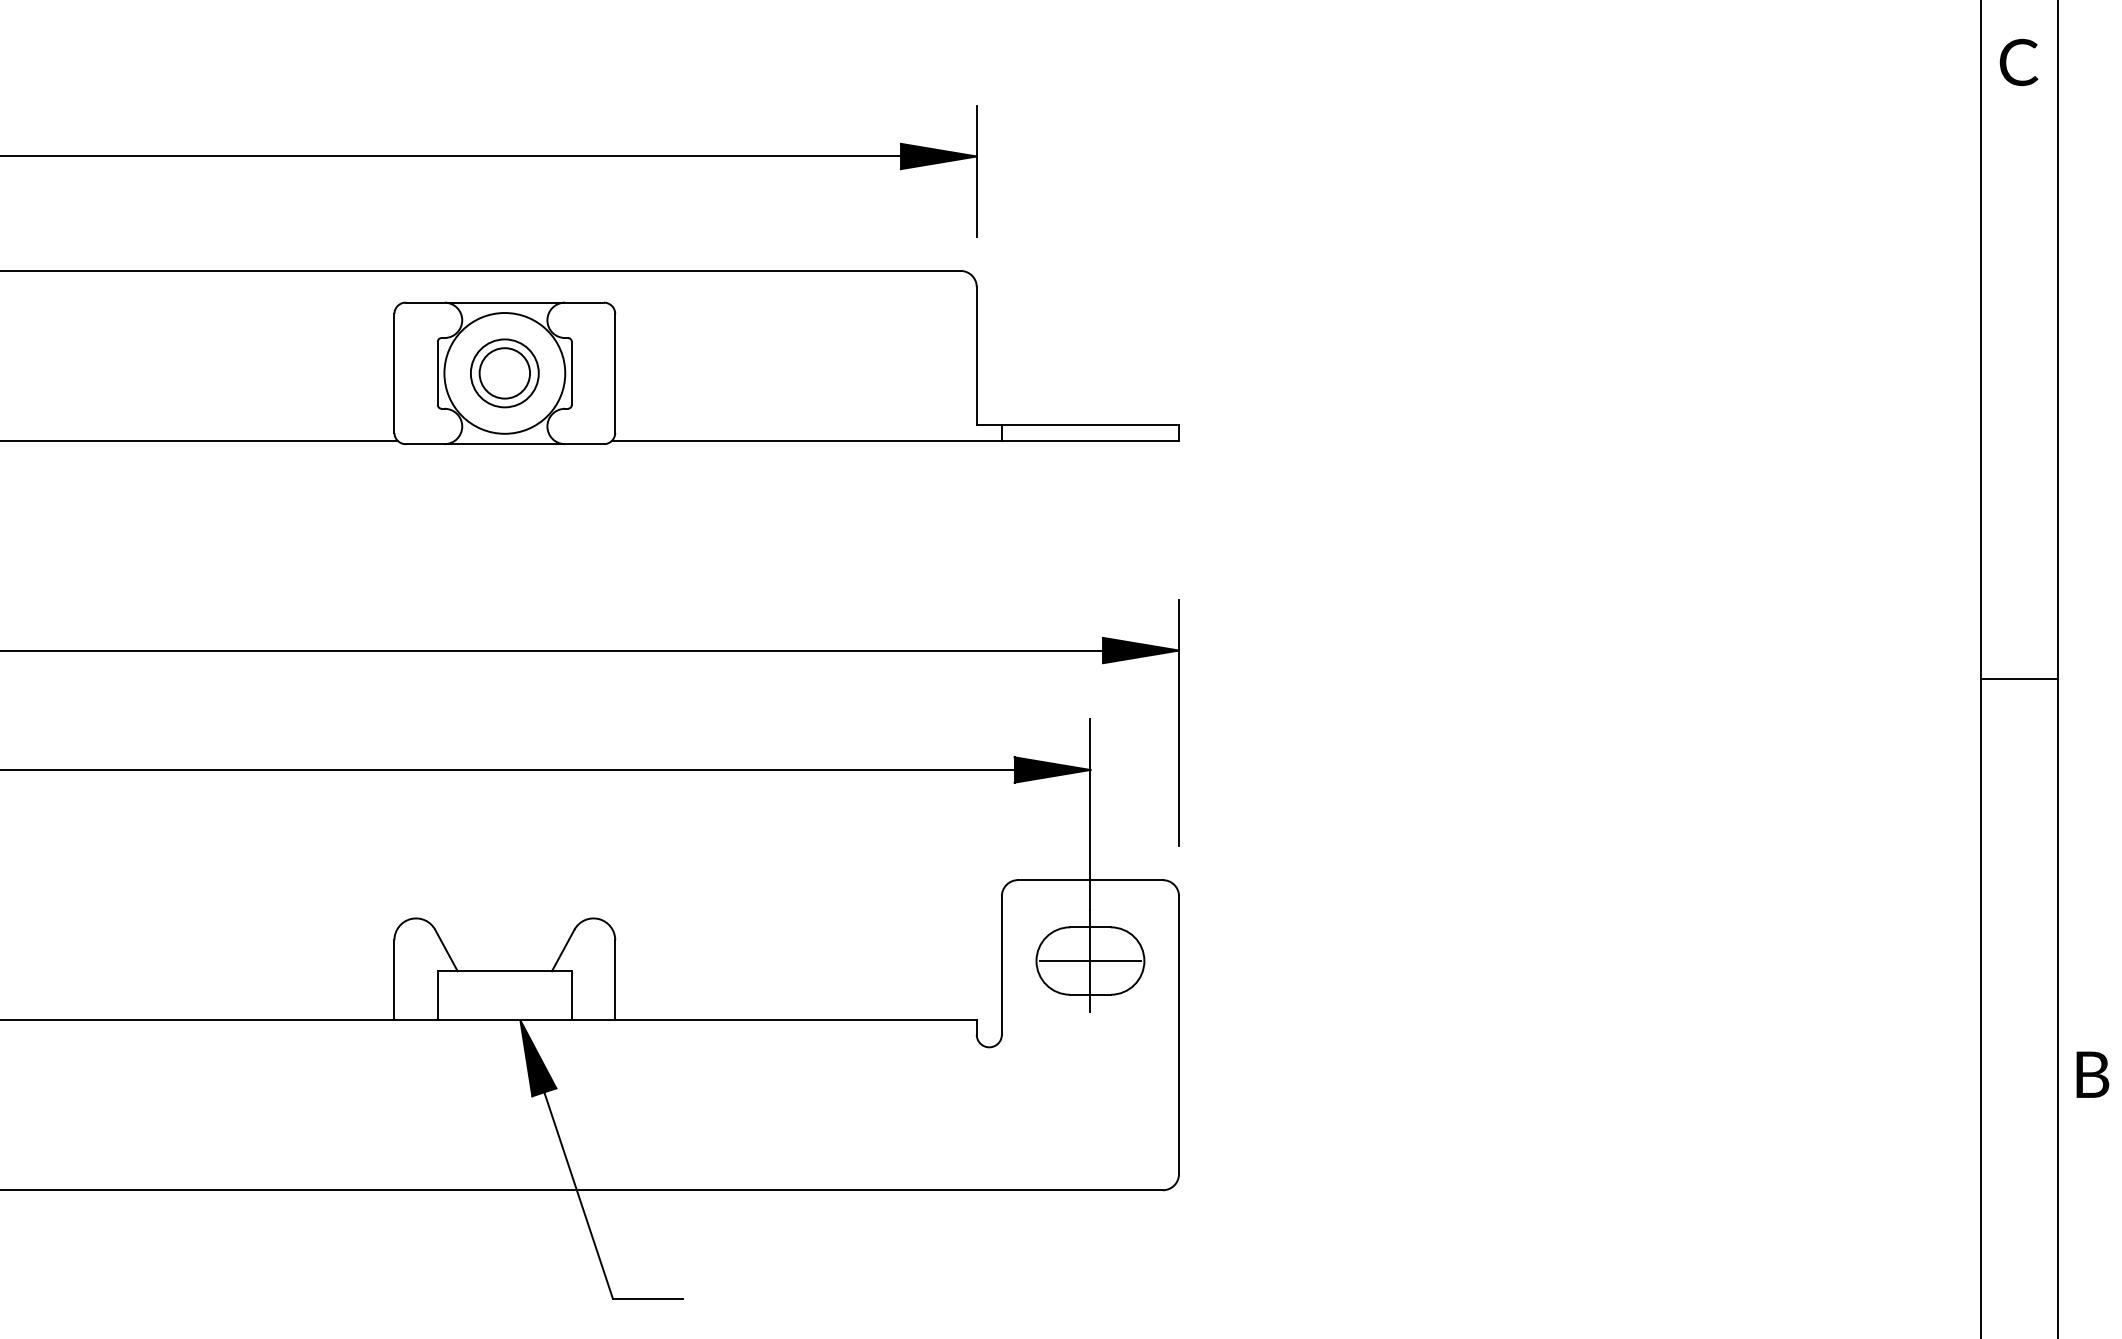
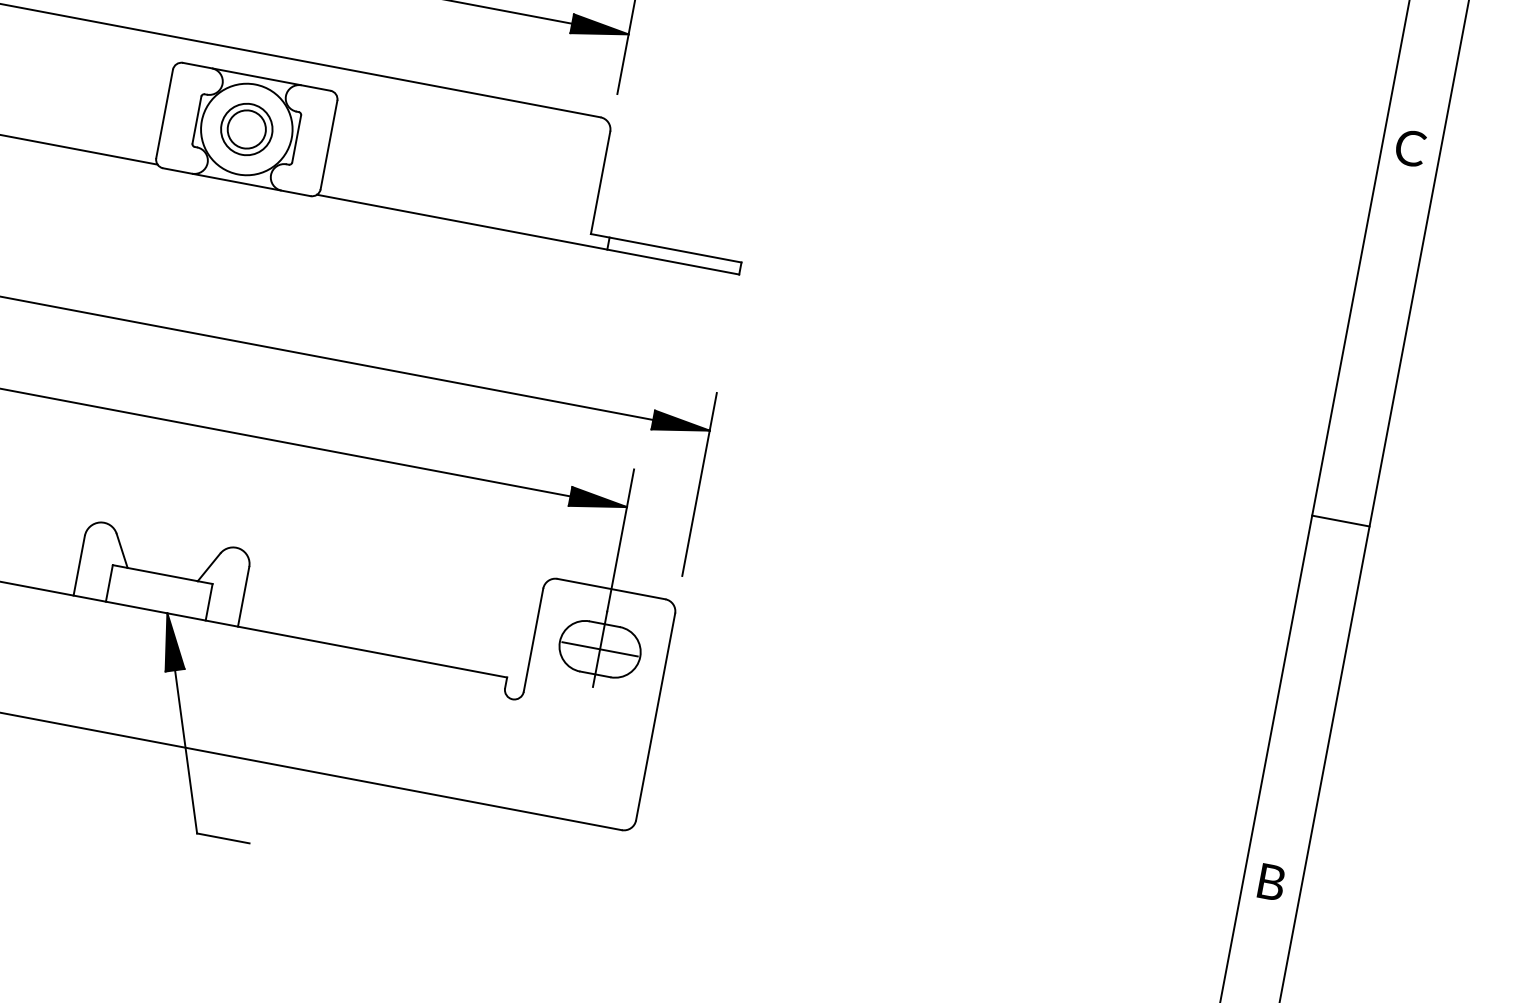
text: (2018, 62) -> (1410, 148), moved
line: (2019, 679) -> (1340, 521), moved
text: (2092, 1074) -> (1271, 882), moved

